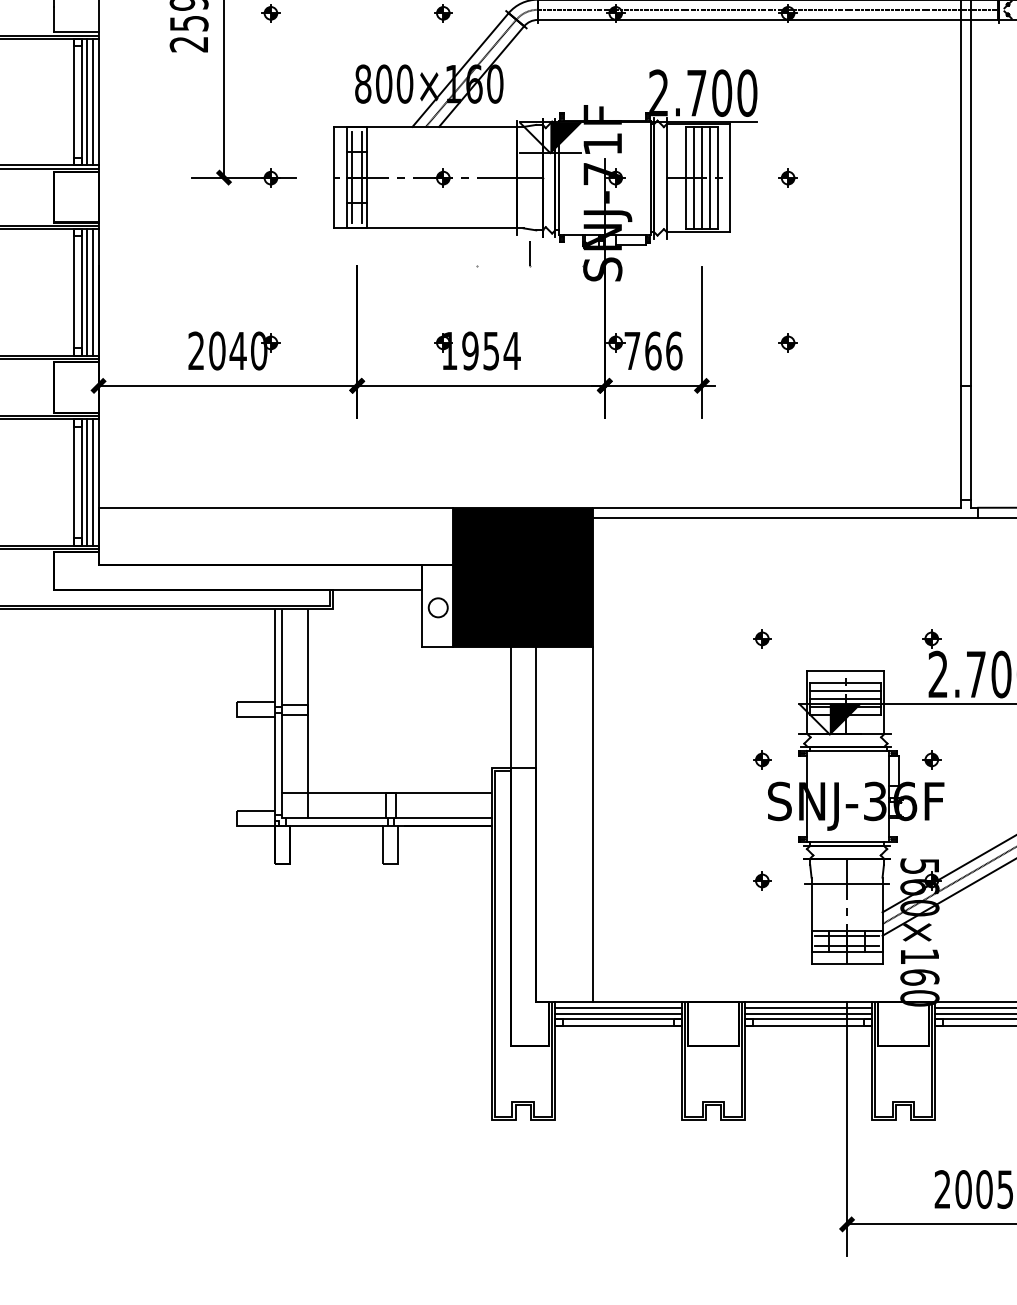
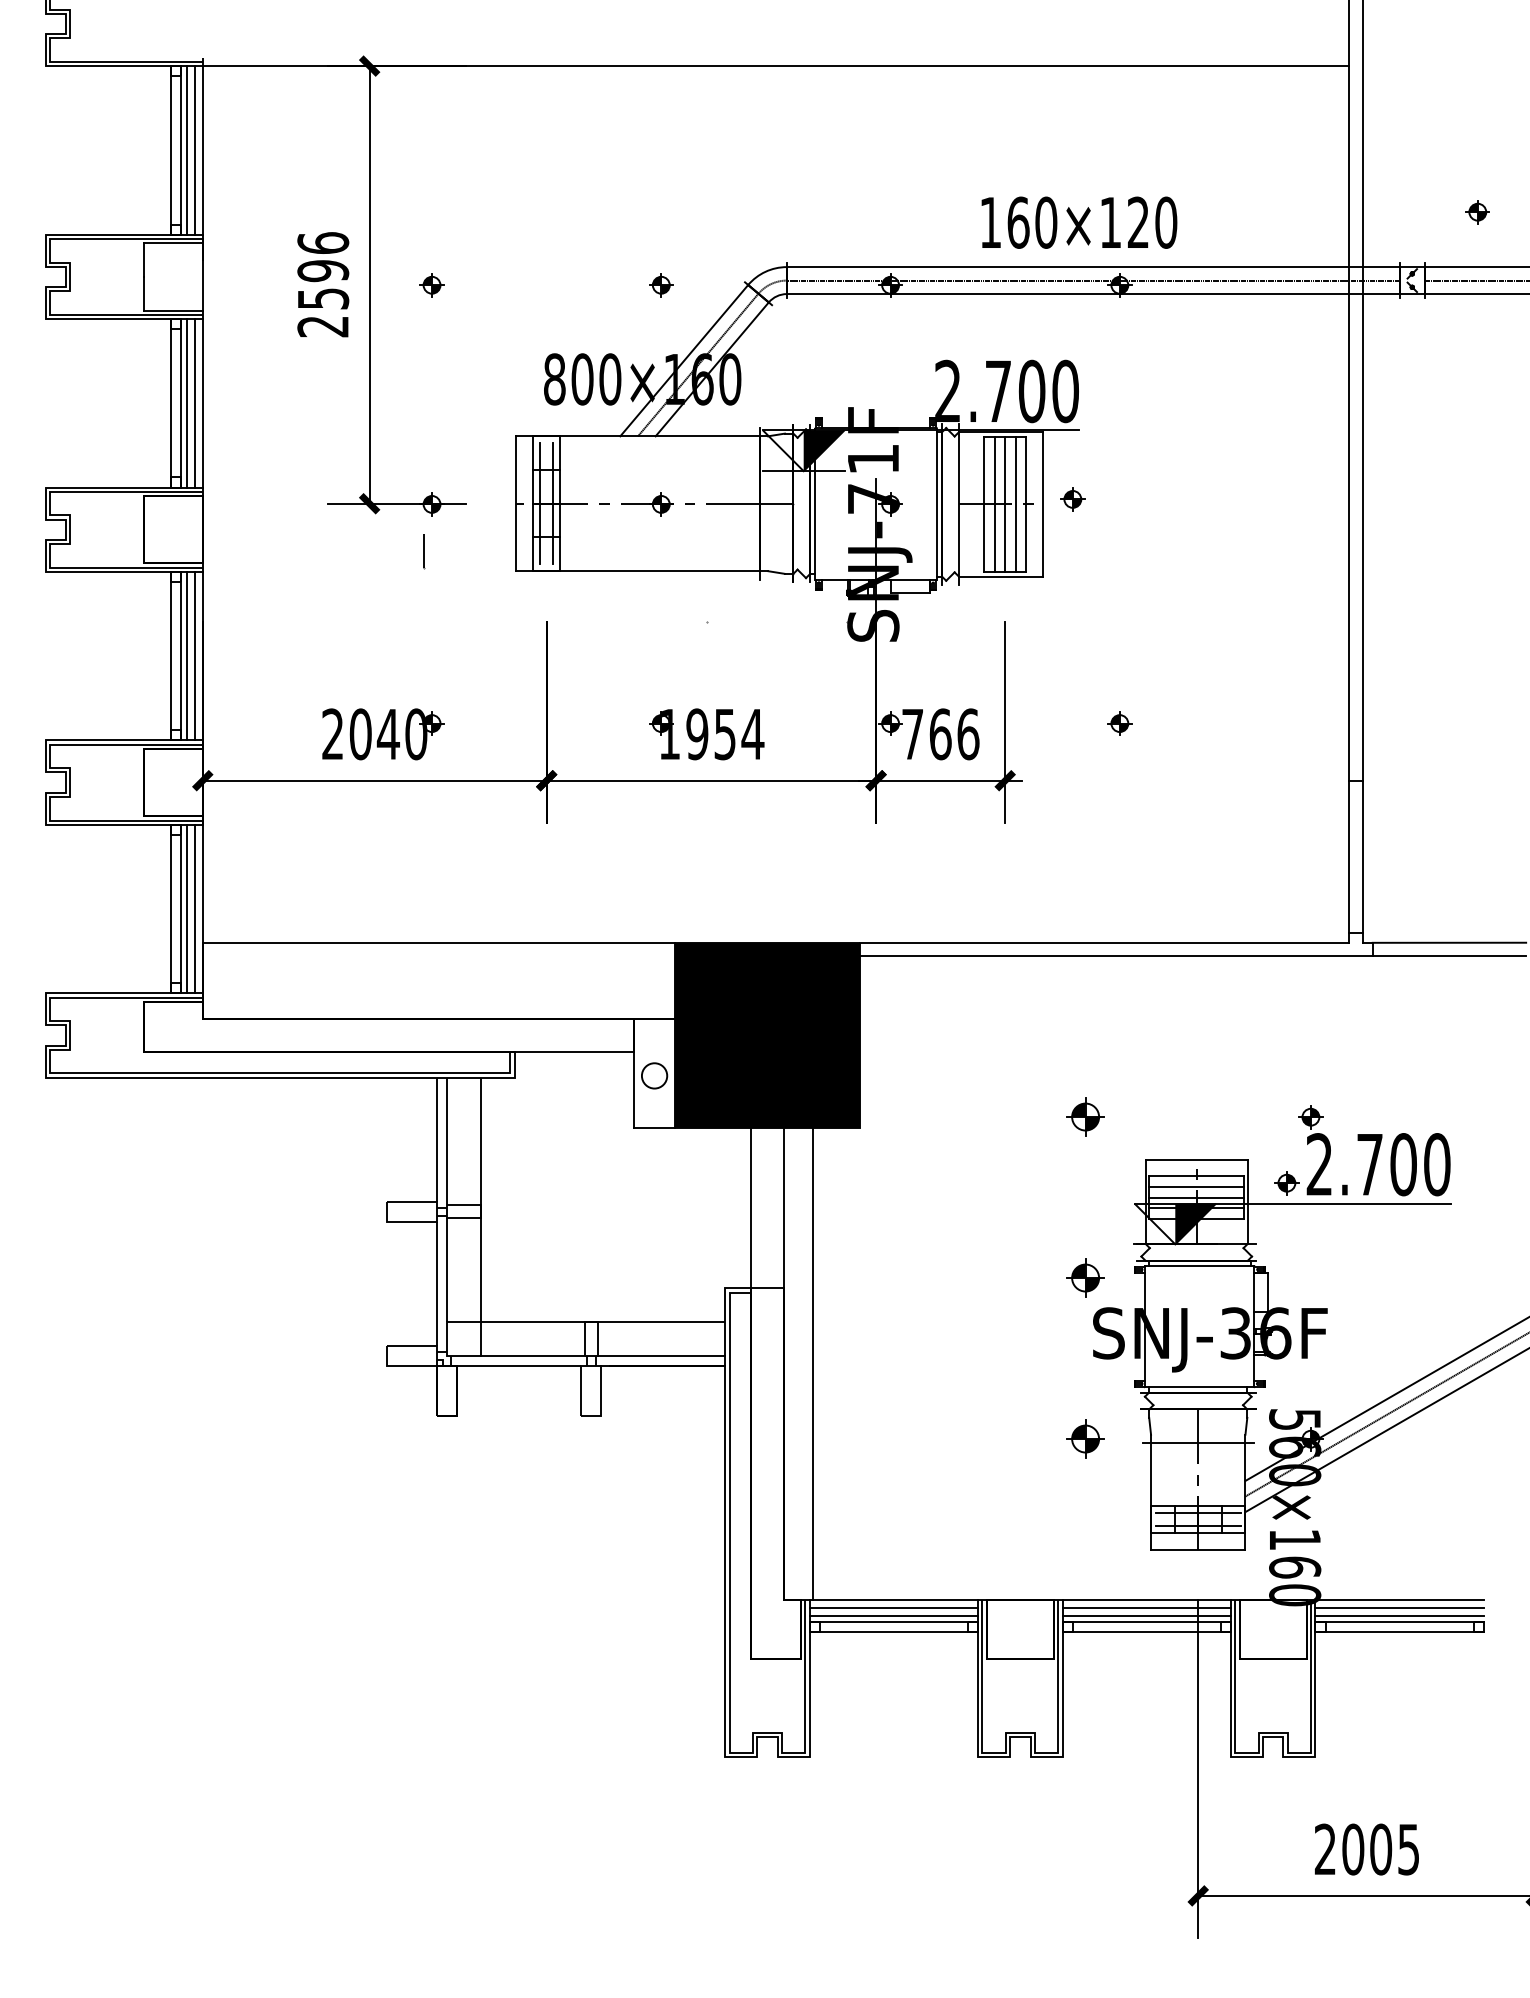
part: (787, 178) -> (1072, 499), moved
line: (530, 254) -> (424, 551), moved
part: (762, 639) -> (1085, 1117), size x1.6
part: (762, 760) -> (1085, 1278), size x1.6
part: (931, 760) -> (1286, 1183), moved
line: (593, 824) -> (813, 1364), moved
part: (762, 881) -> (1085, 1439), size x1.6

